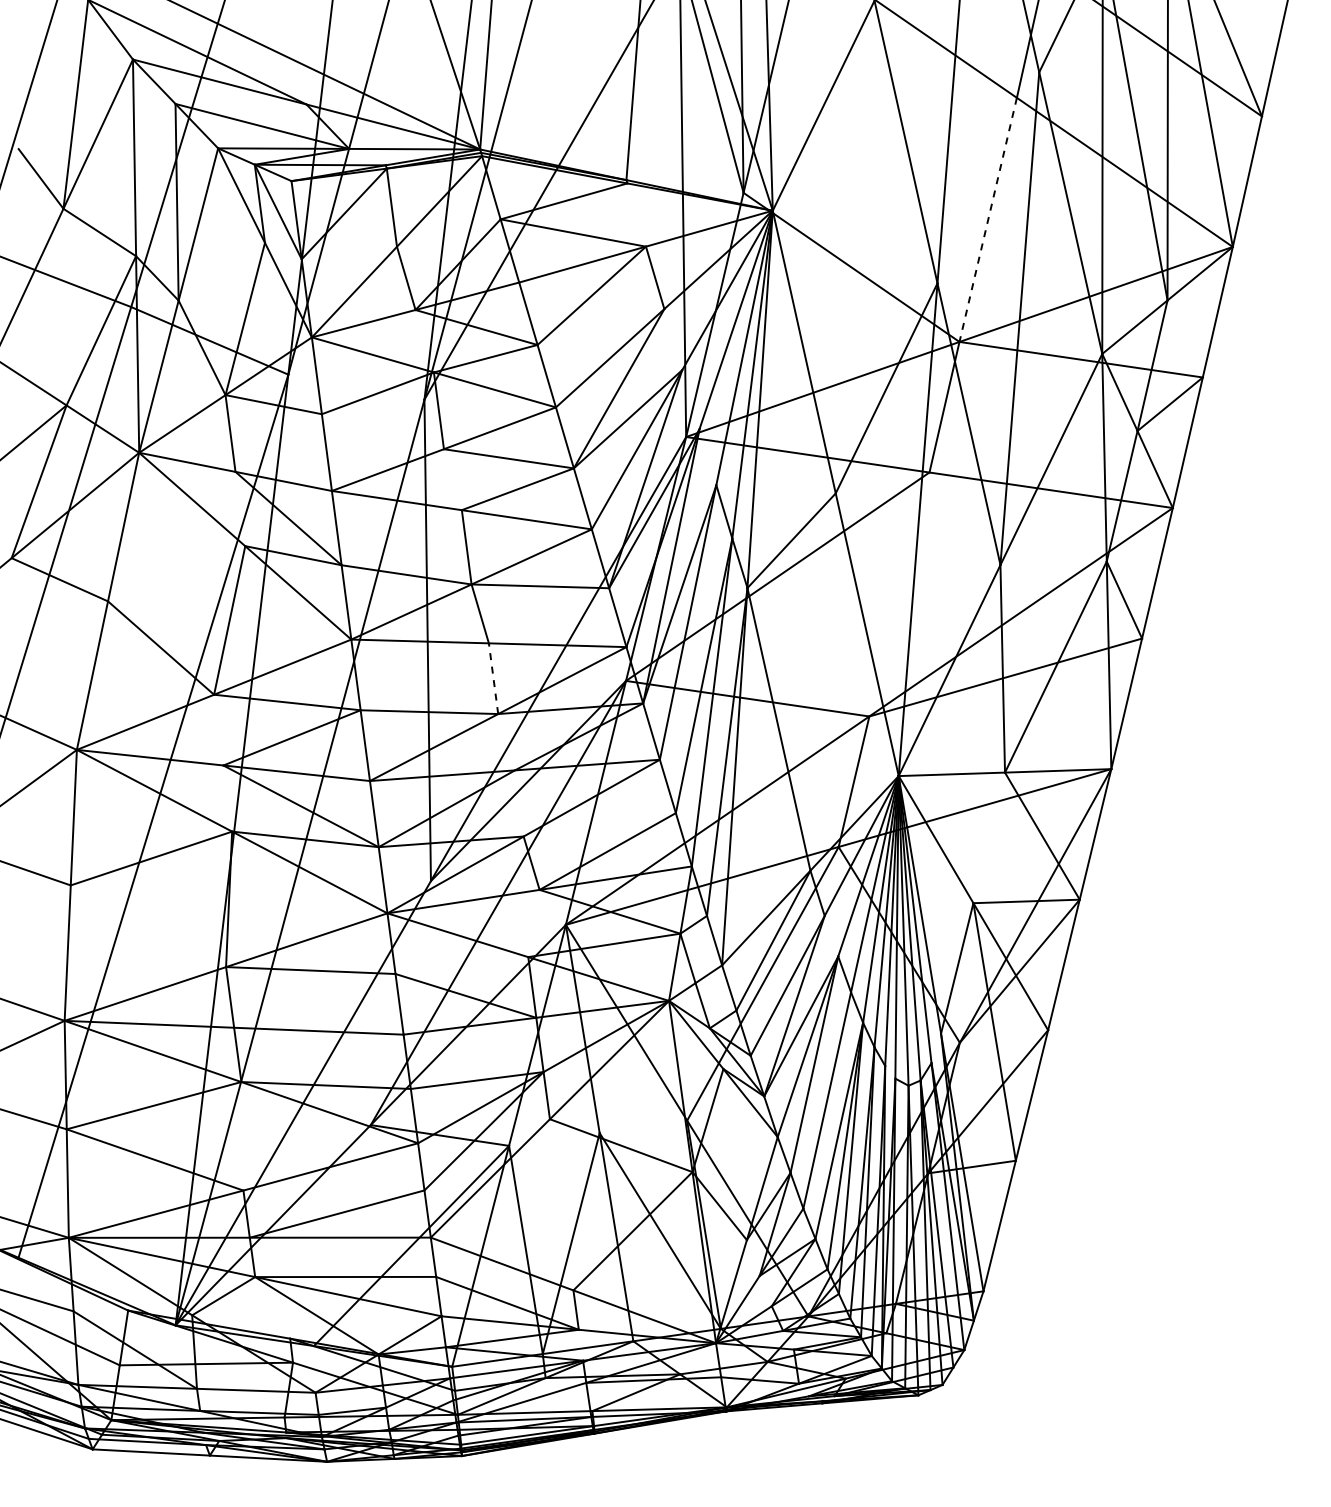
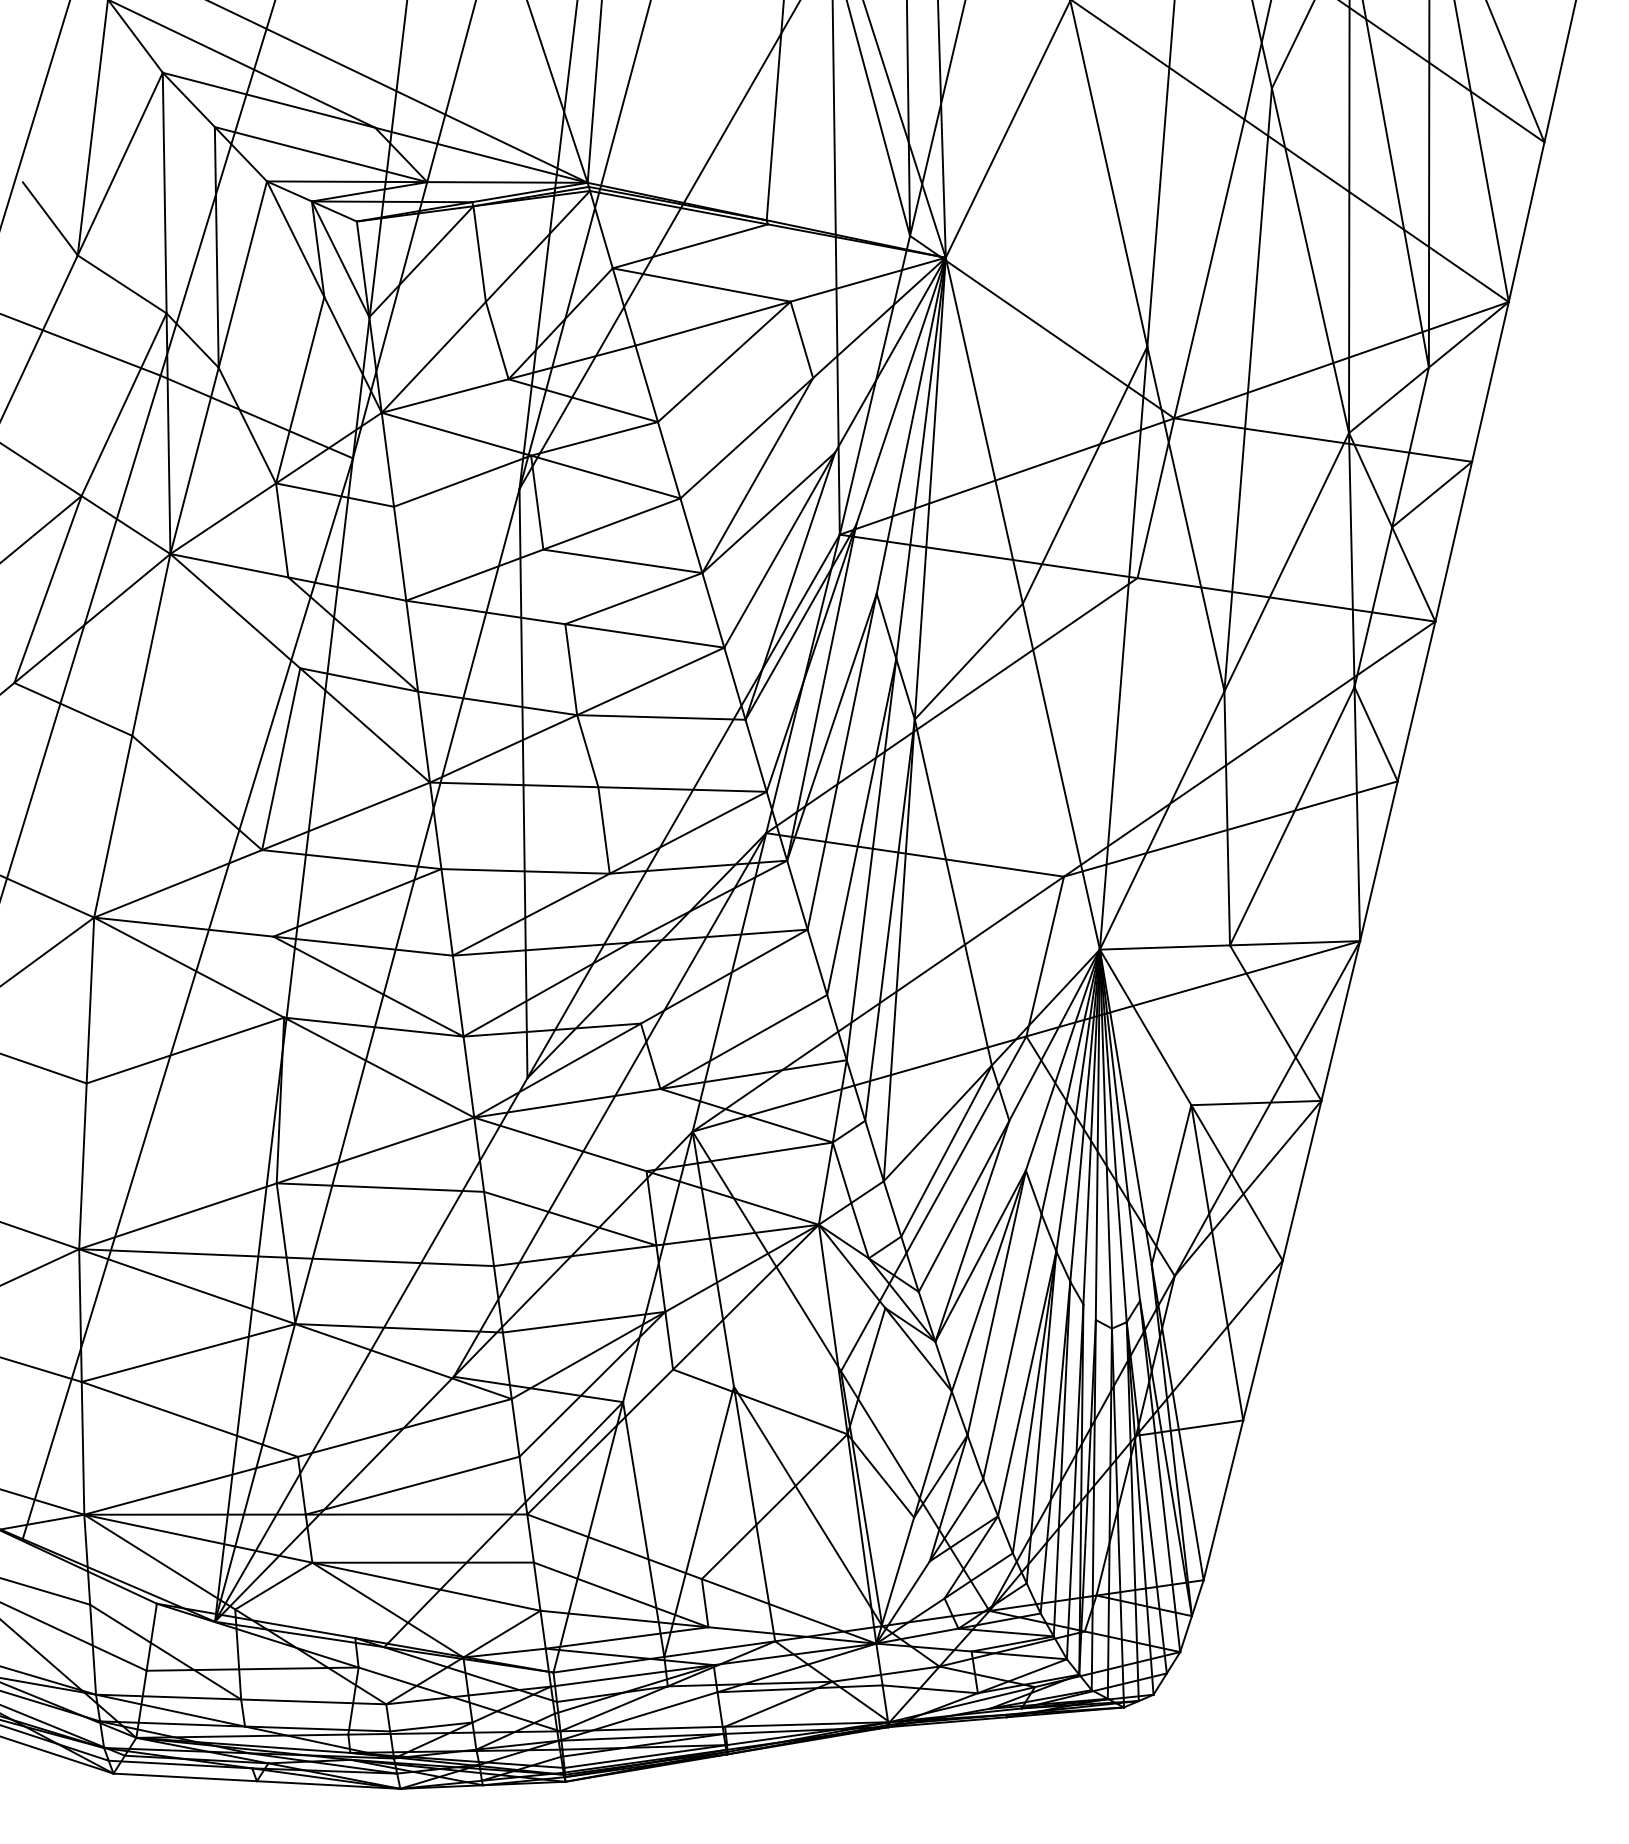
line: (988, 220) -> (1209, 269), dashed -> solid
line: (493, 678) -> (604, 830), dashed -> solid

